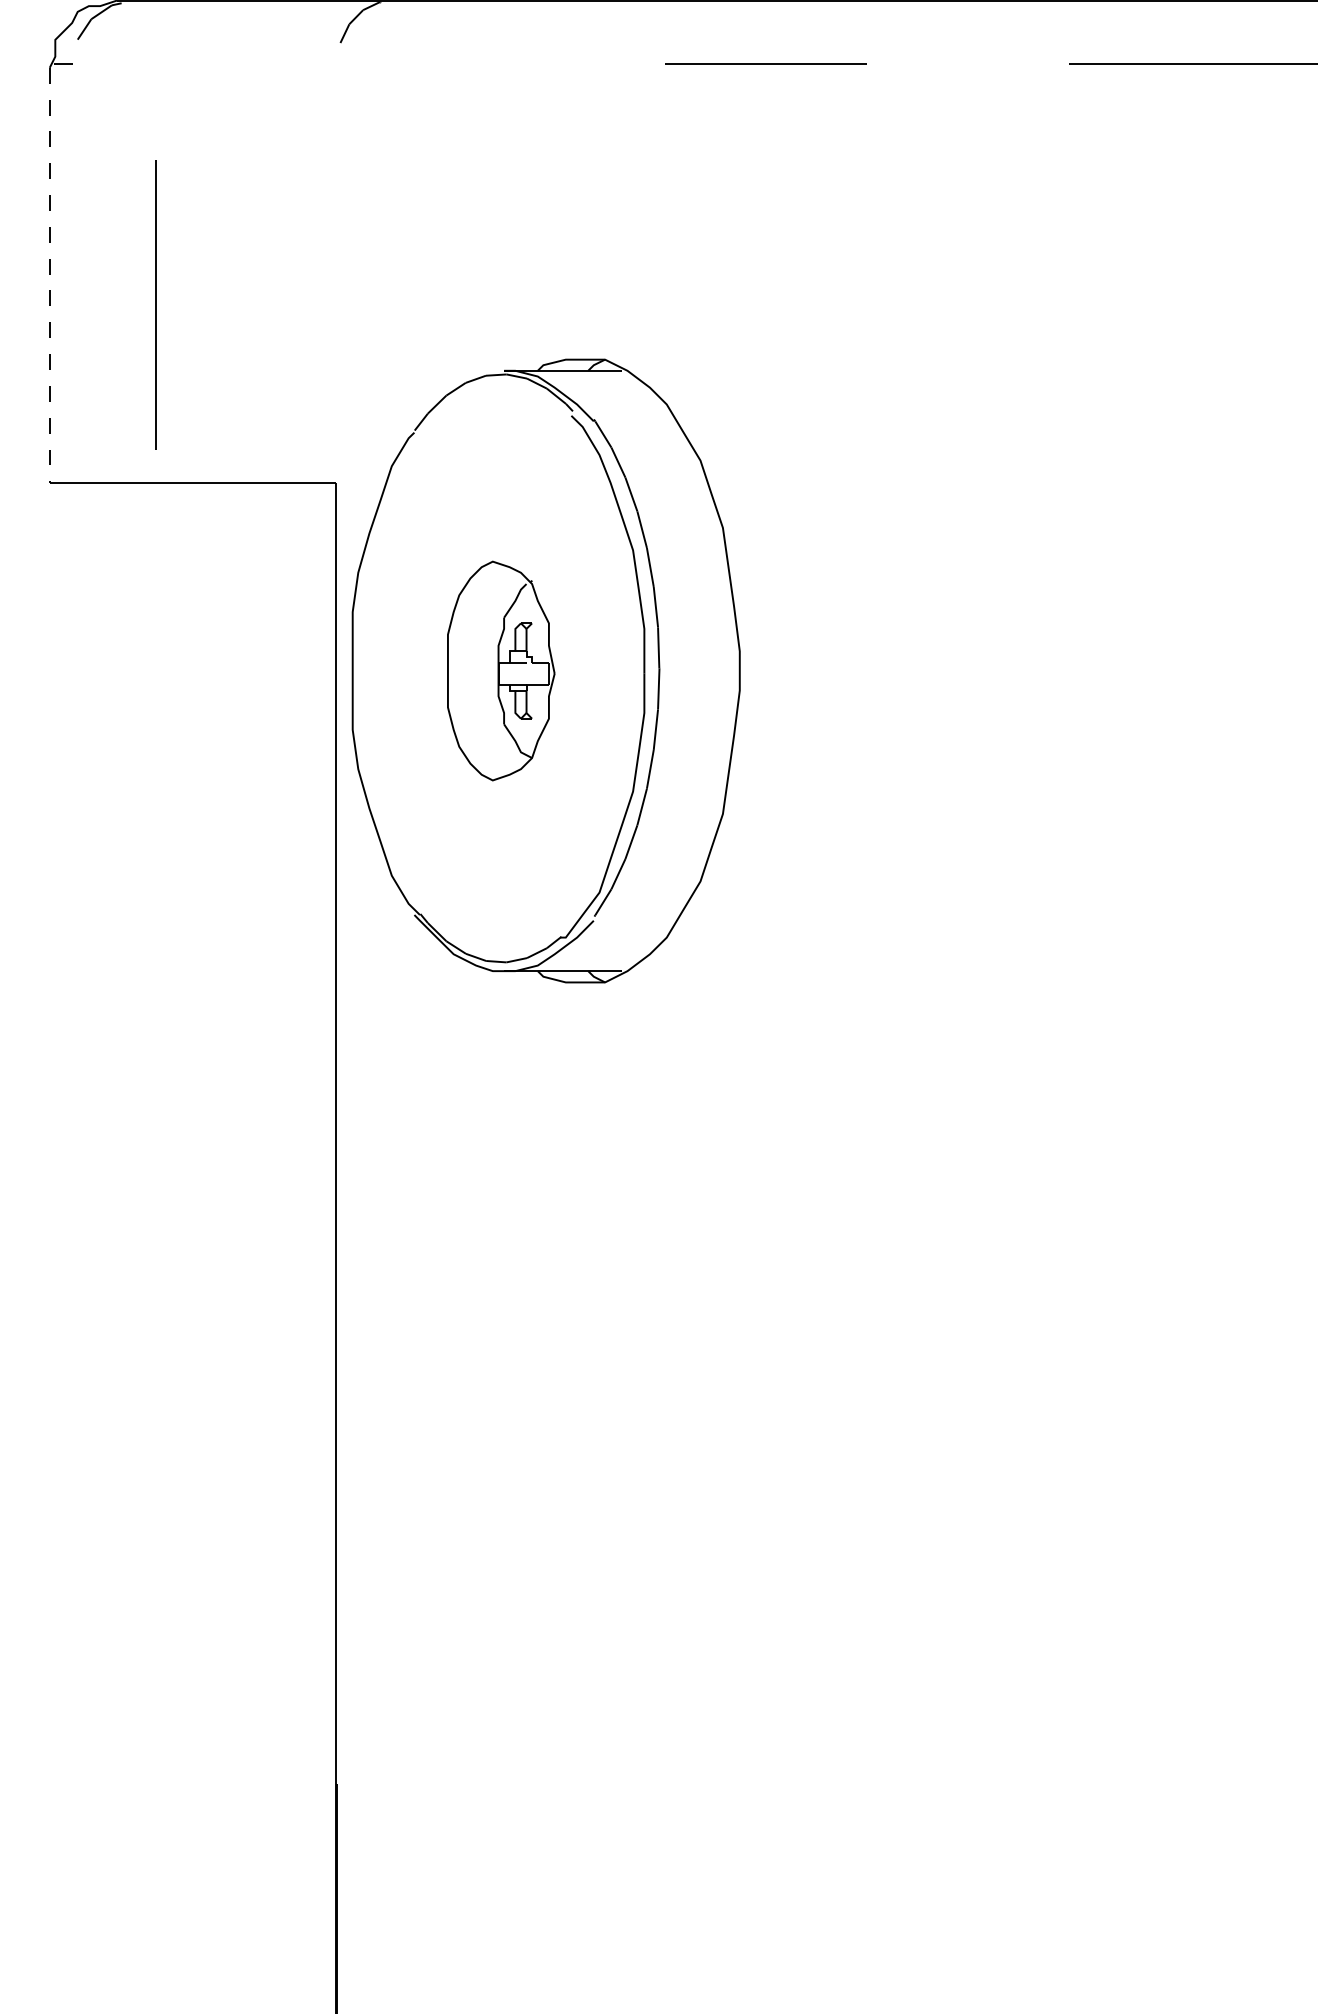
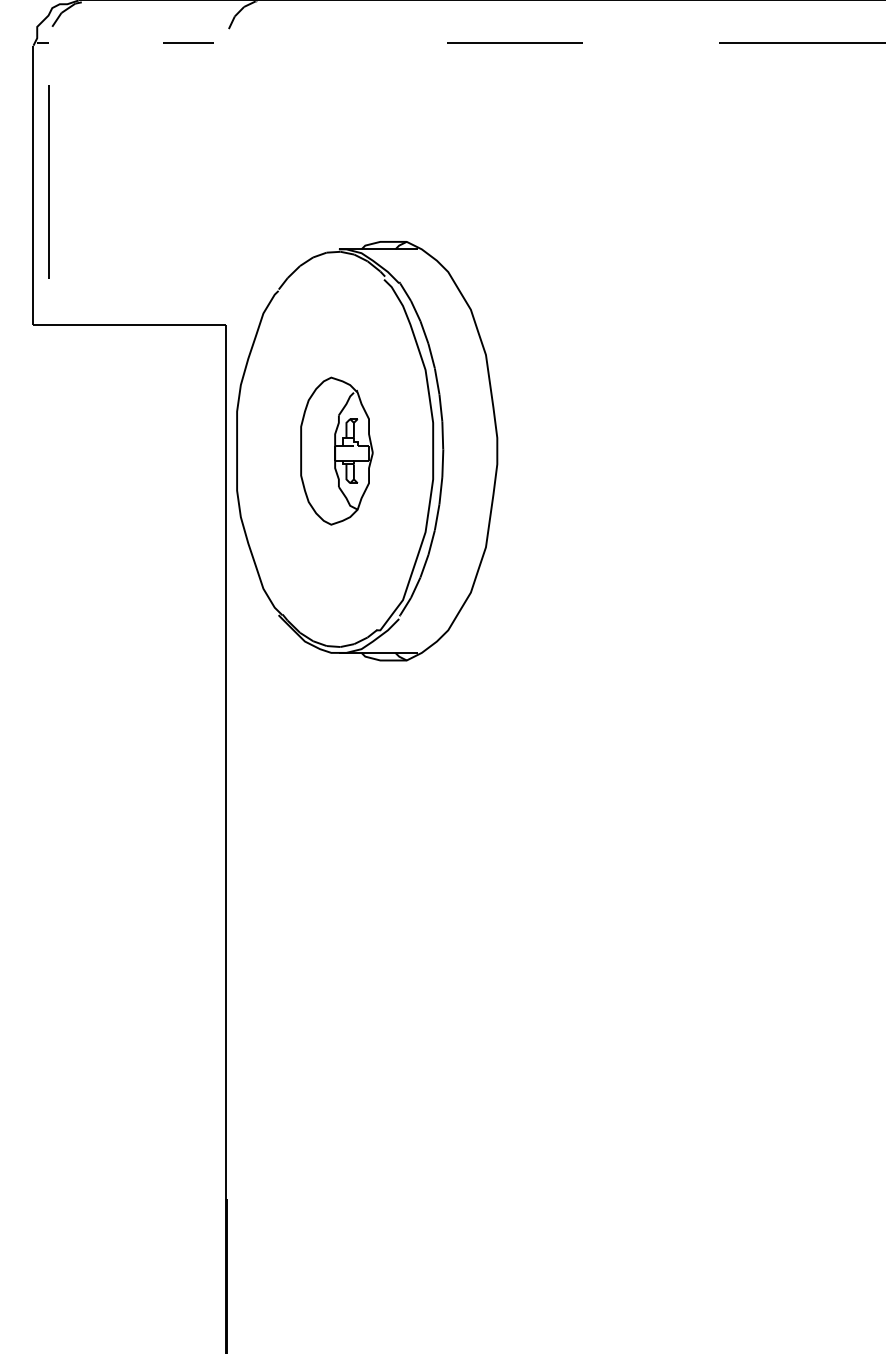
line: (280, 63) -> (188, 42), added
line: (49, 275) -> (33, 185), dashed -> solid
line: (155, 304) -> (48, 181), moved

